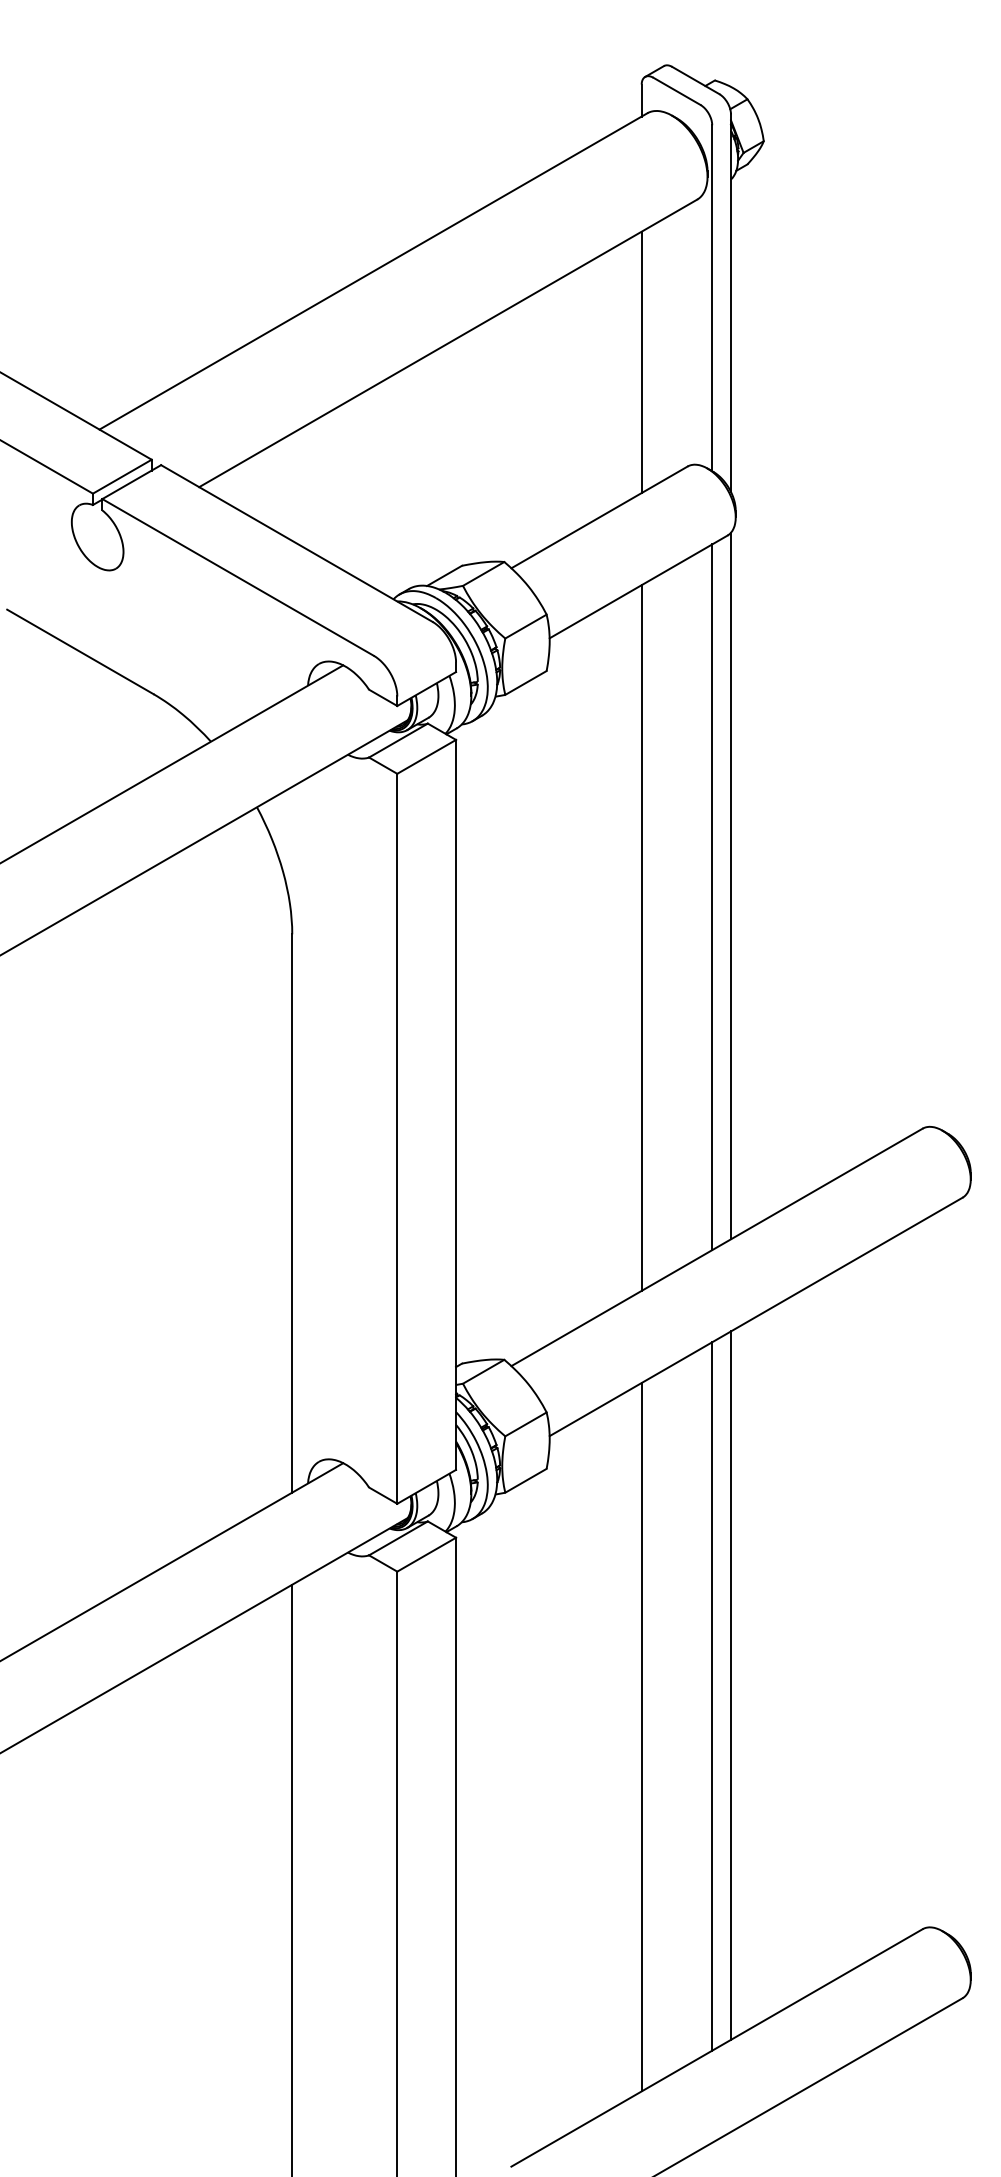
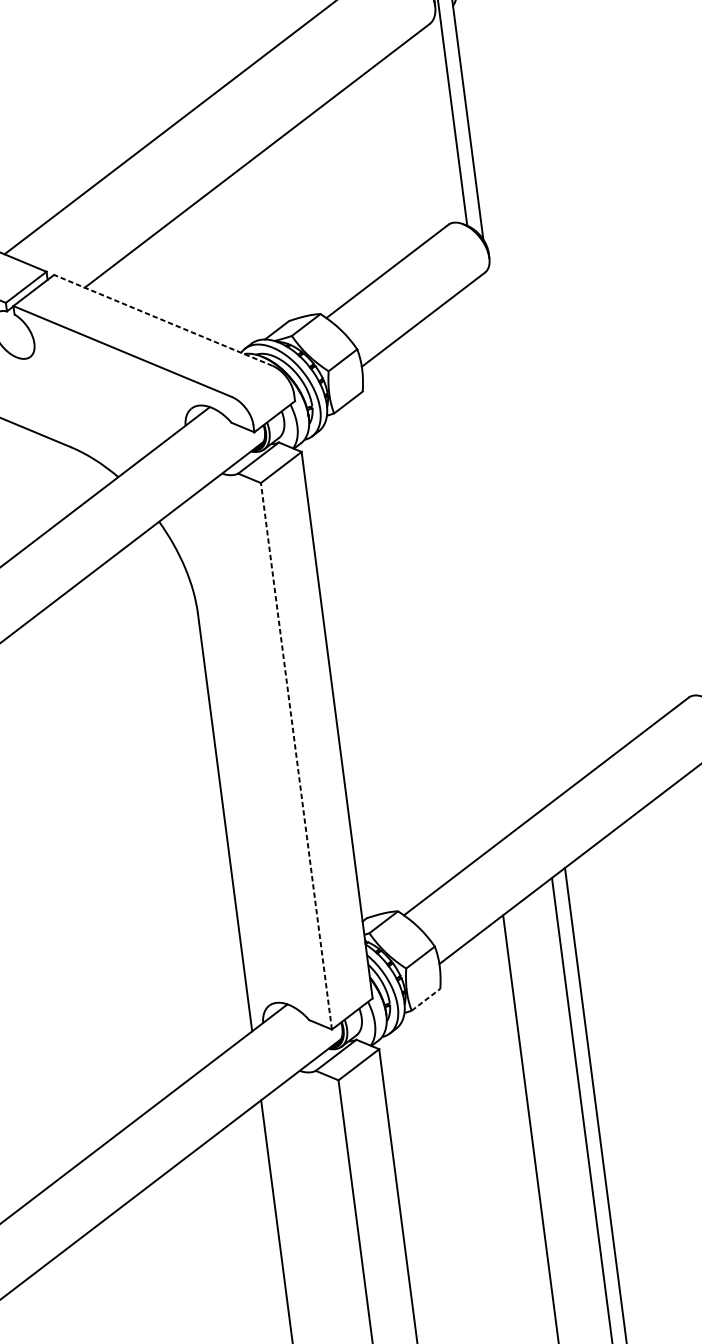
line: (641, 362) -> (403, 151), removed
line: (296, 543) -> (163, 320), solid -> dashed
line: (731, 885) -> (522, 534), removed
line: (712, 897) -> (508, 545), removed
line: (641, 937) -> (459, 581), removed
line: (397, 1138) -> (296, 756), solid -> dashed
line: (525, 1480) -> (425, 999), solid -> dashed

